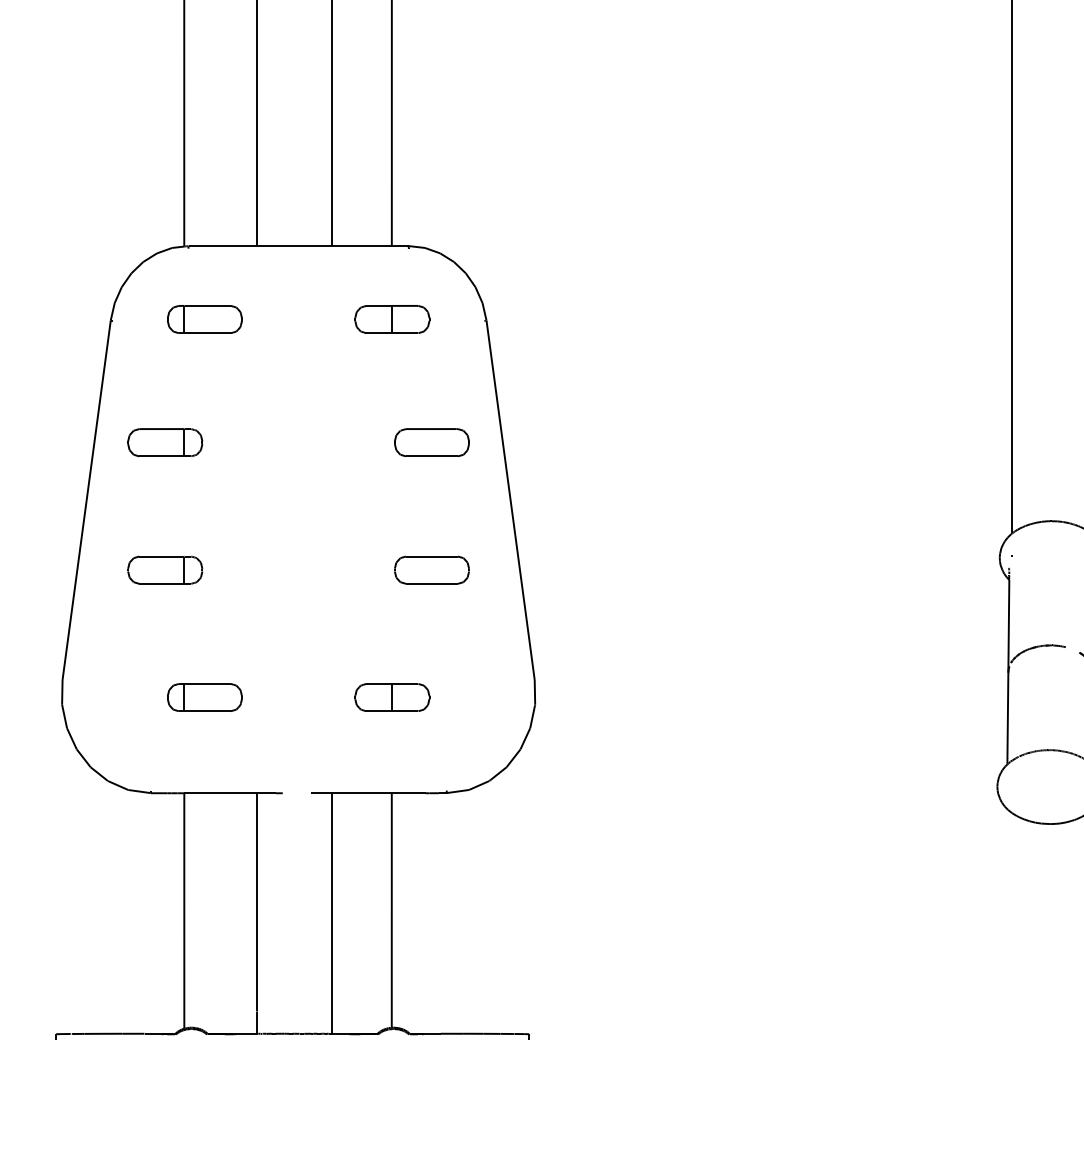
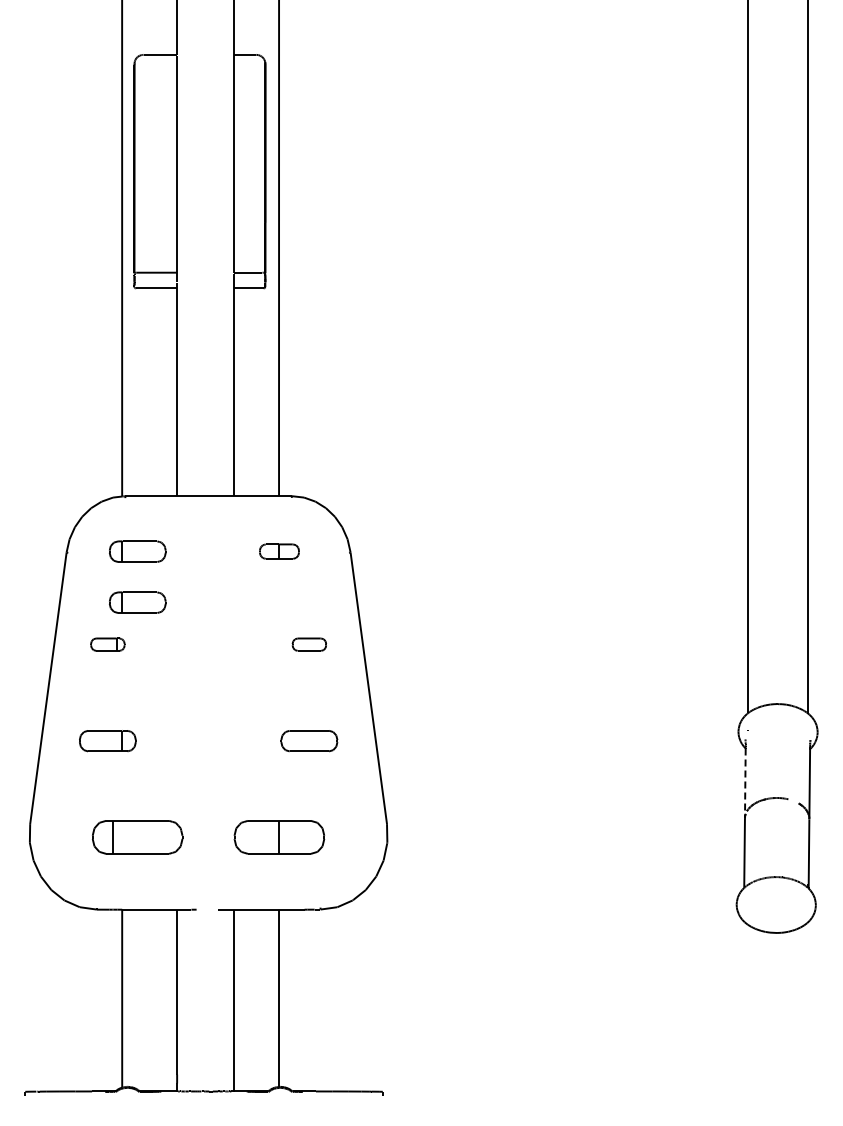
part: (392, 319) -> (279, 551), size x0.7
part: (204, 386) -> (137, 602), added
part: (164, 442) -> (107, 644), size x0.6
part: (432, 442) -> (309, 644), size x0.6
line: (1009, 626) -> (745, 783), solid -> dashed
part: (204, 697) -> (137, 837), size x1.6
part: (392, 697) -> (279, 837), size x1.6

